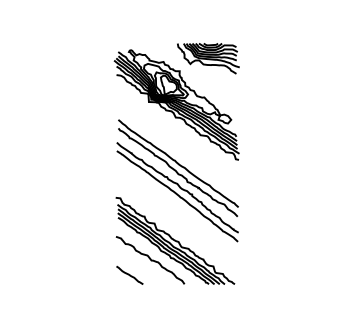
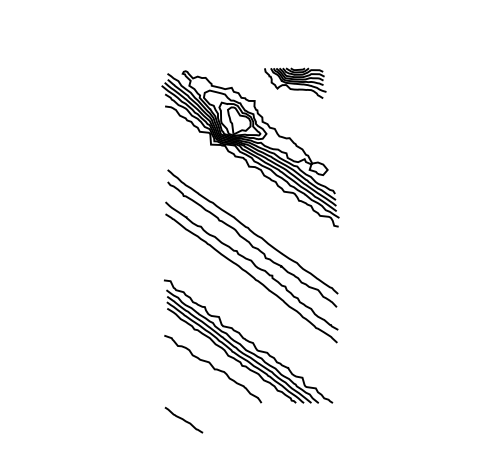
part: (208, 58) -> (295, 82), size x0.7
curve: (129, 274) -> (183, 418), moved

